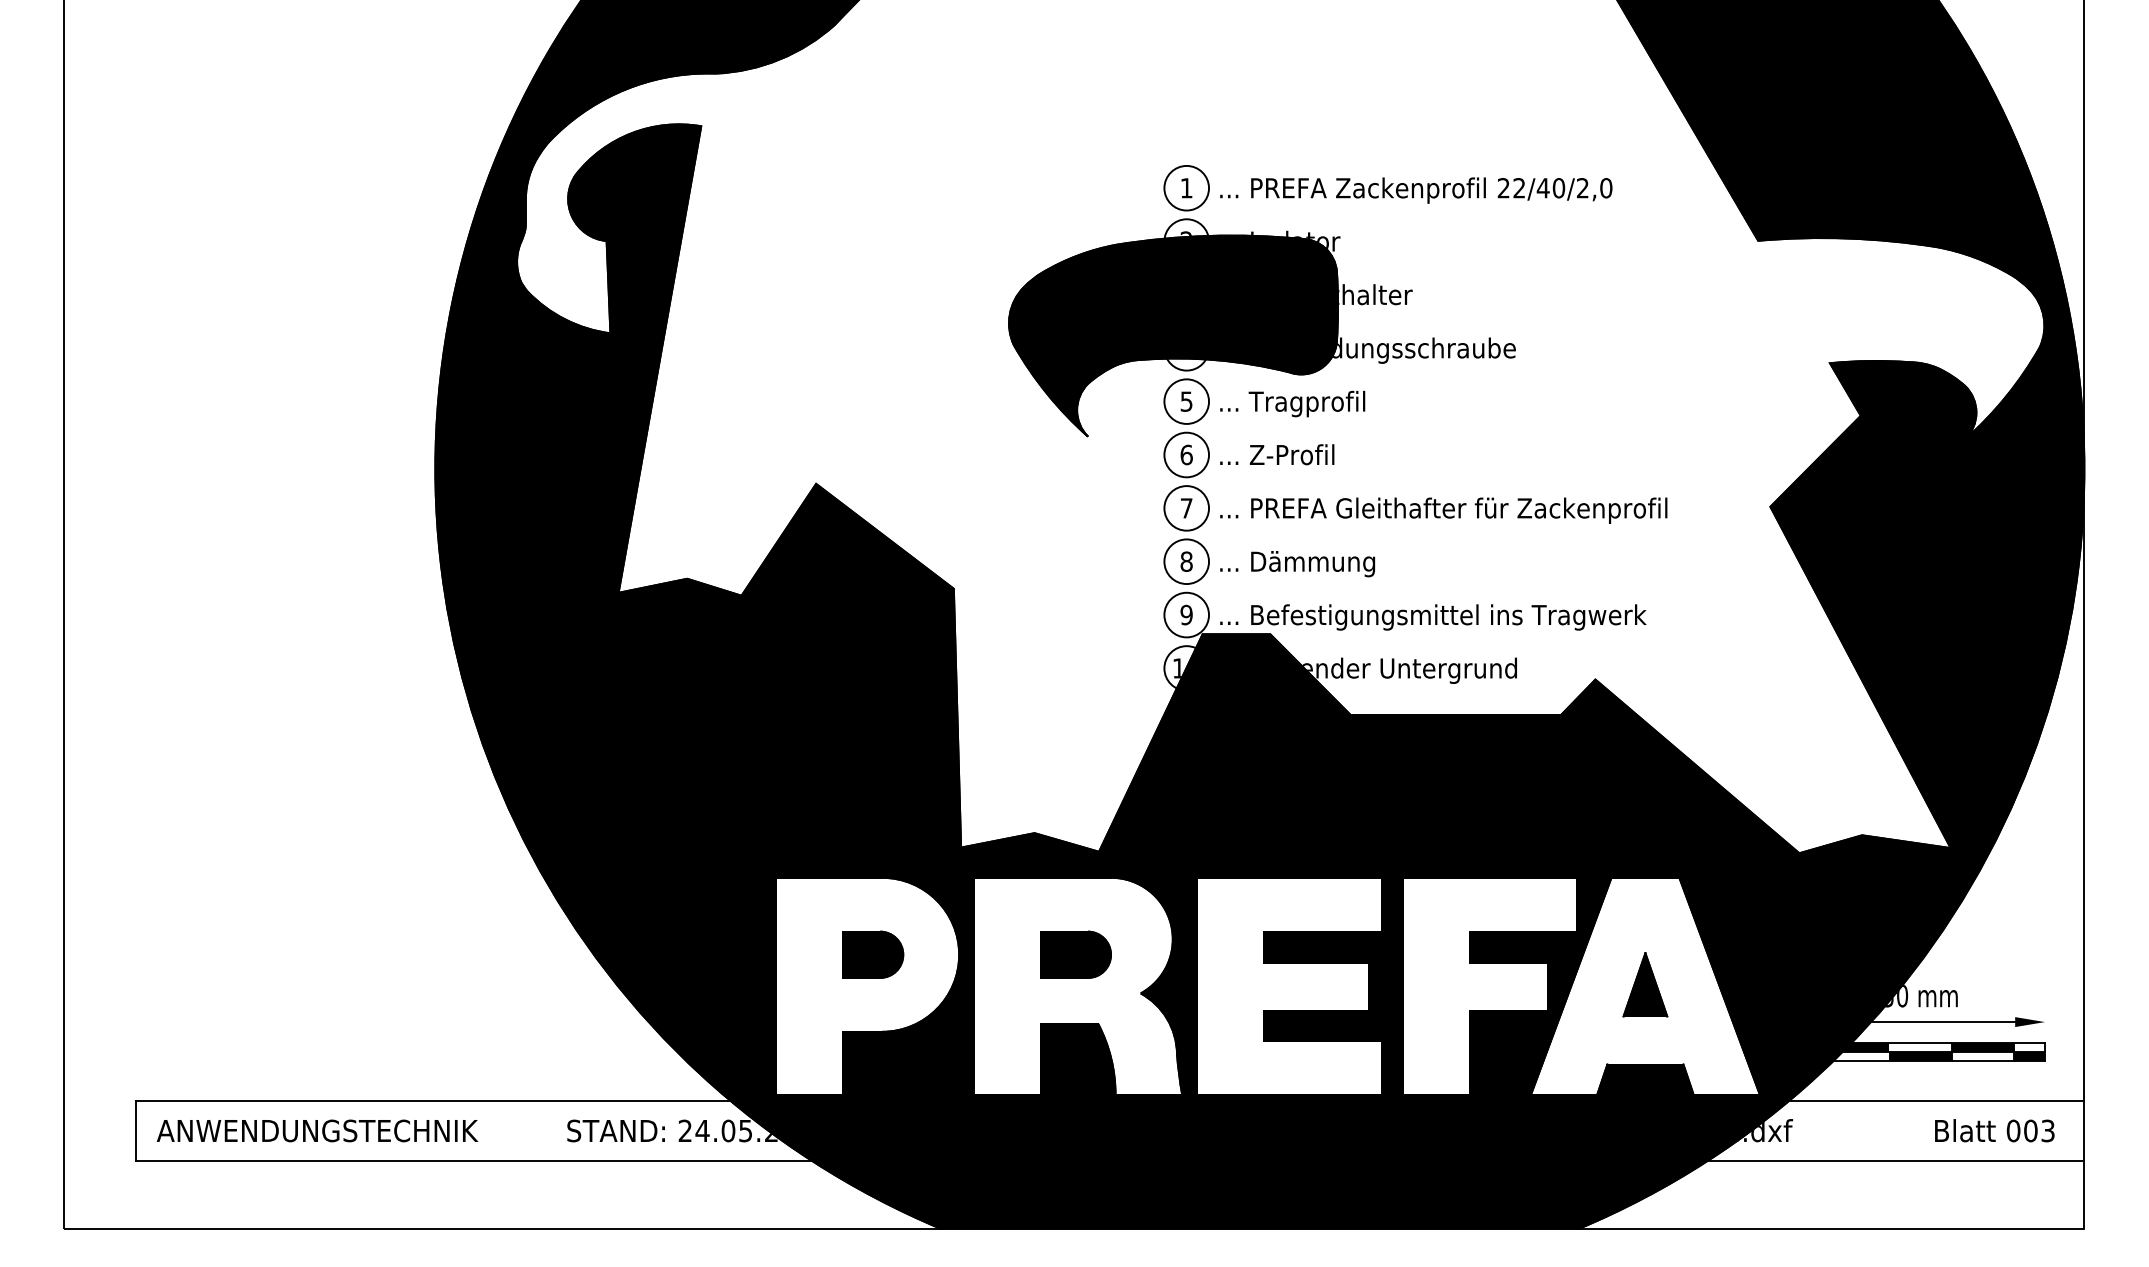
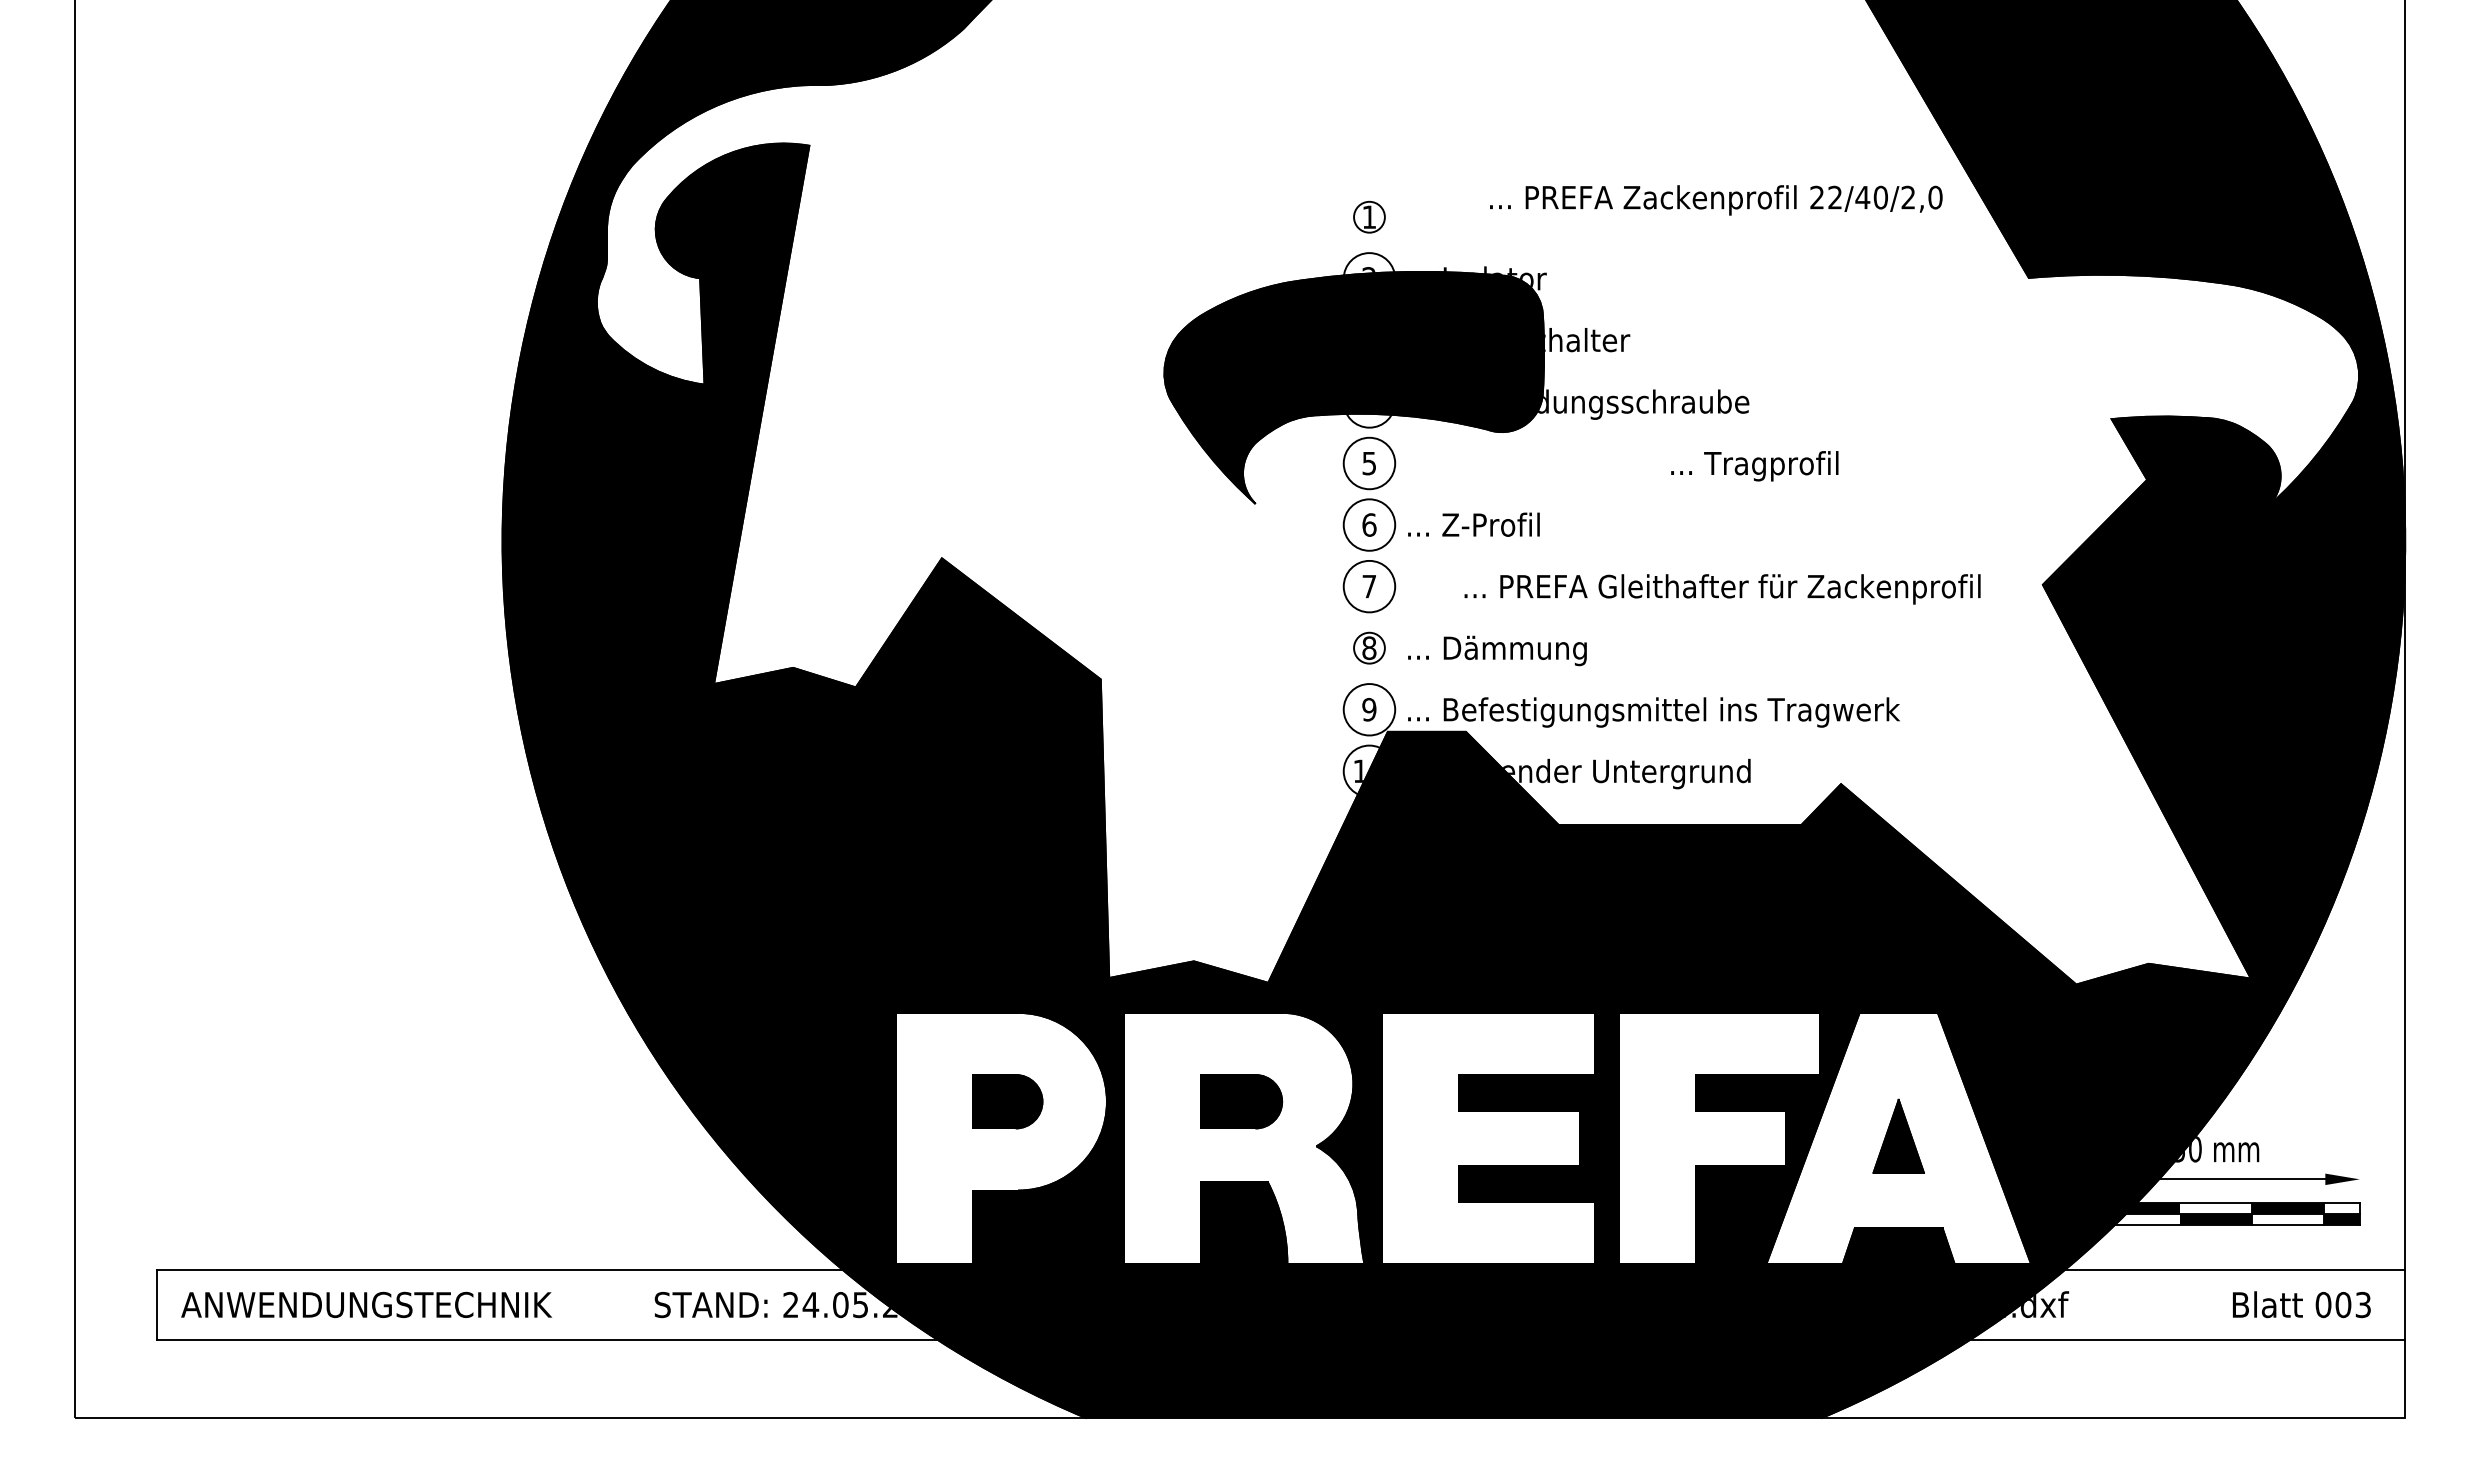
circle: (1186, 187) -> (1369, 216), size x0.6
text: (1416, 190) -> (1716, 200), moved
text: (1292, 403) -> (1754, 465), moved
text: (1443, 510) -> (1722, 589), moved
circle: (1186, 561) -> (1369, 647), size x0.6

